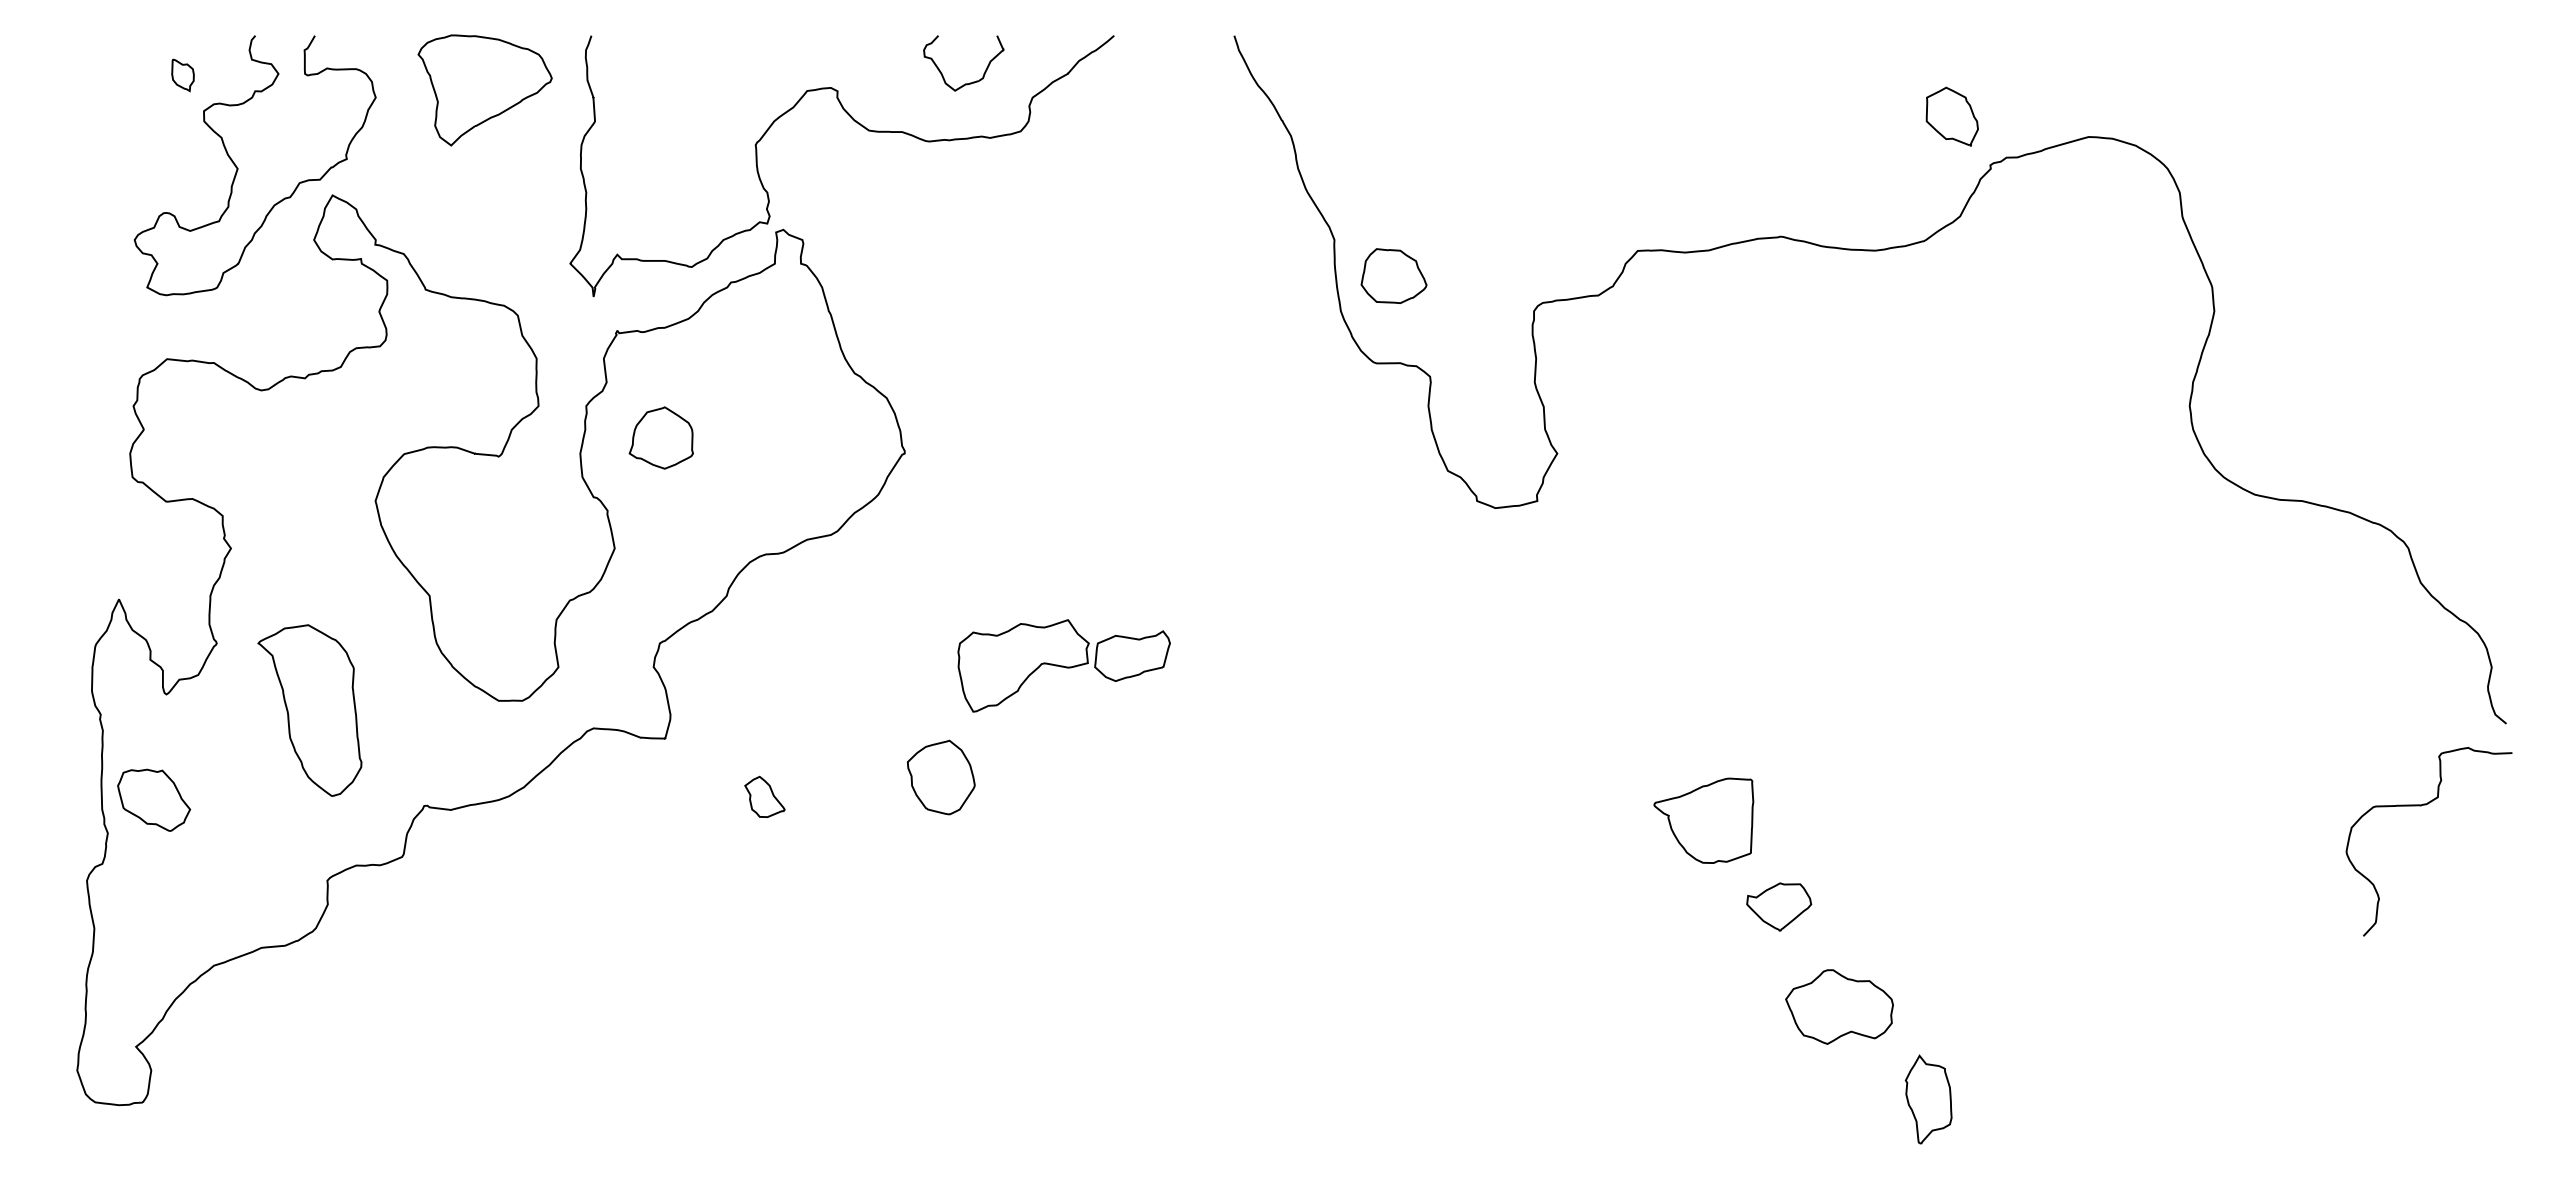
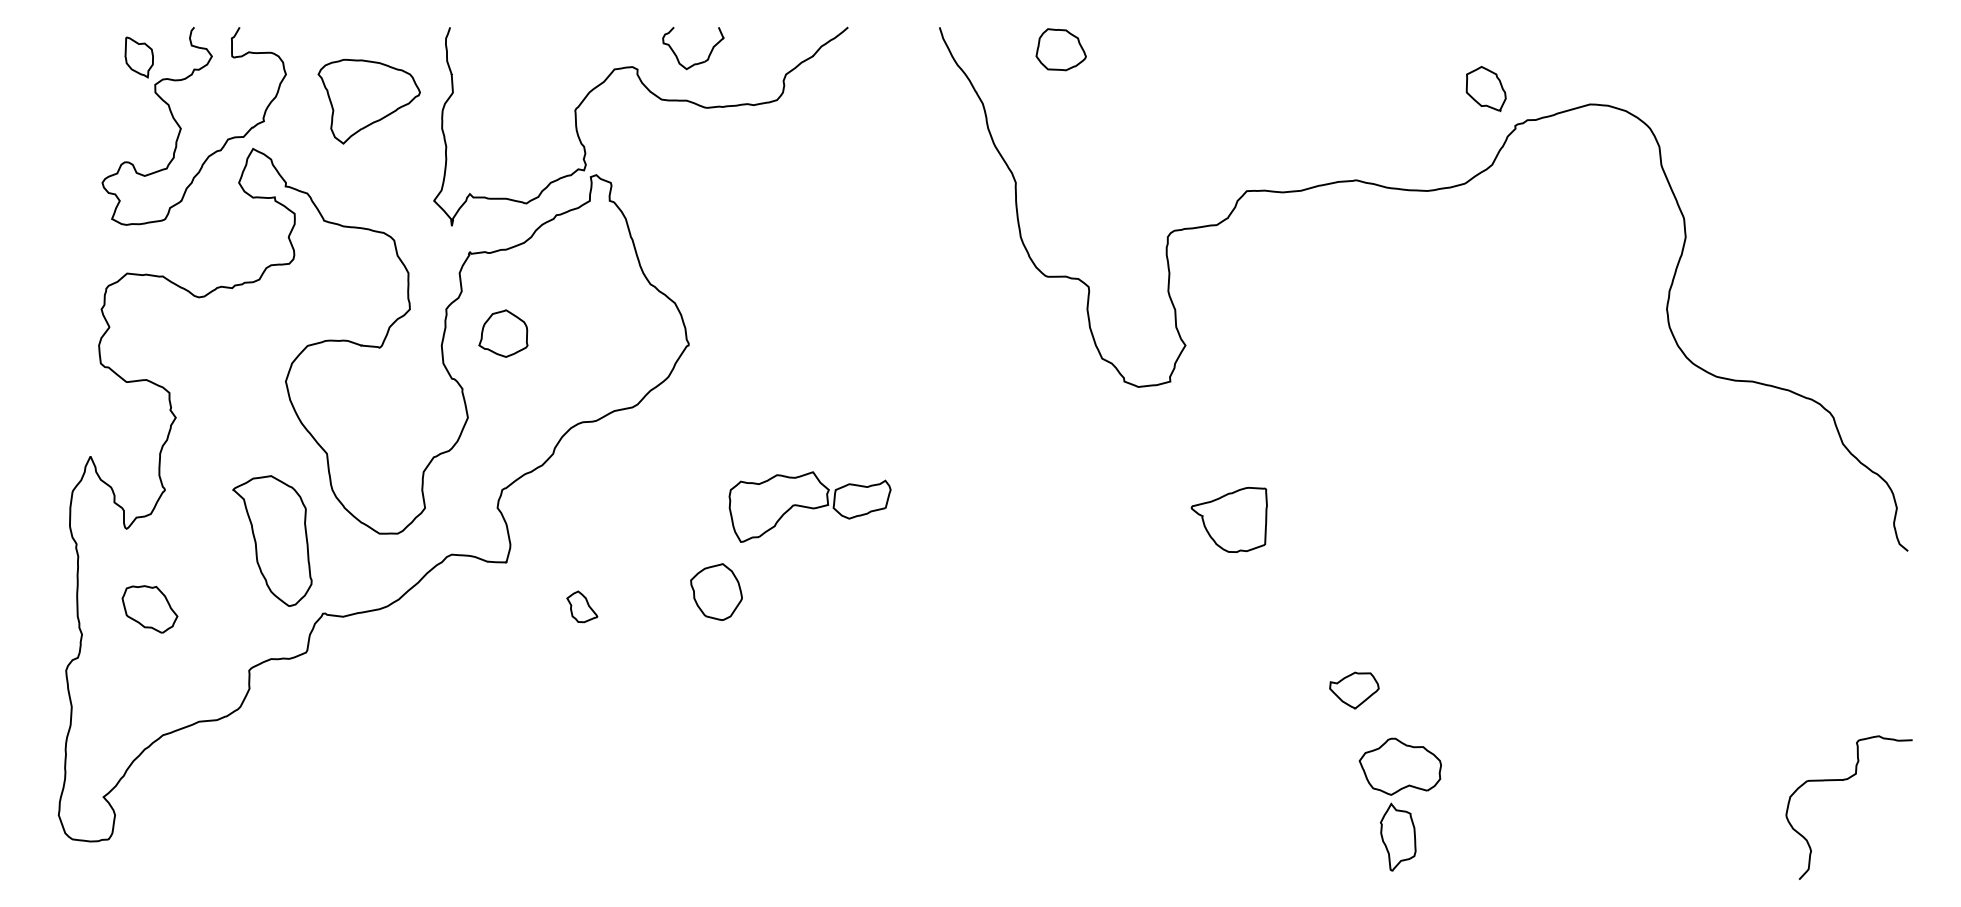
part: (182, 75) -> (138, 57), size x1.67
part: (969, 82) -> (697, 62), moved
part: (484, 90) -> (368, 101), moved
part: (1393, 275) -> (1060, 49), moved
part: (309, 710) -> (272, 541), moved
part: (154, 799) -> (150, 608), moved
curve: (2421, 806) -> (1843, 780), moved
part: (1703, 820) -> (1229, 519), moved
part: (1928, 1099) -> (1398, 837), moved

